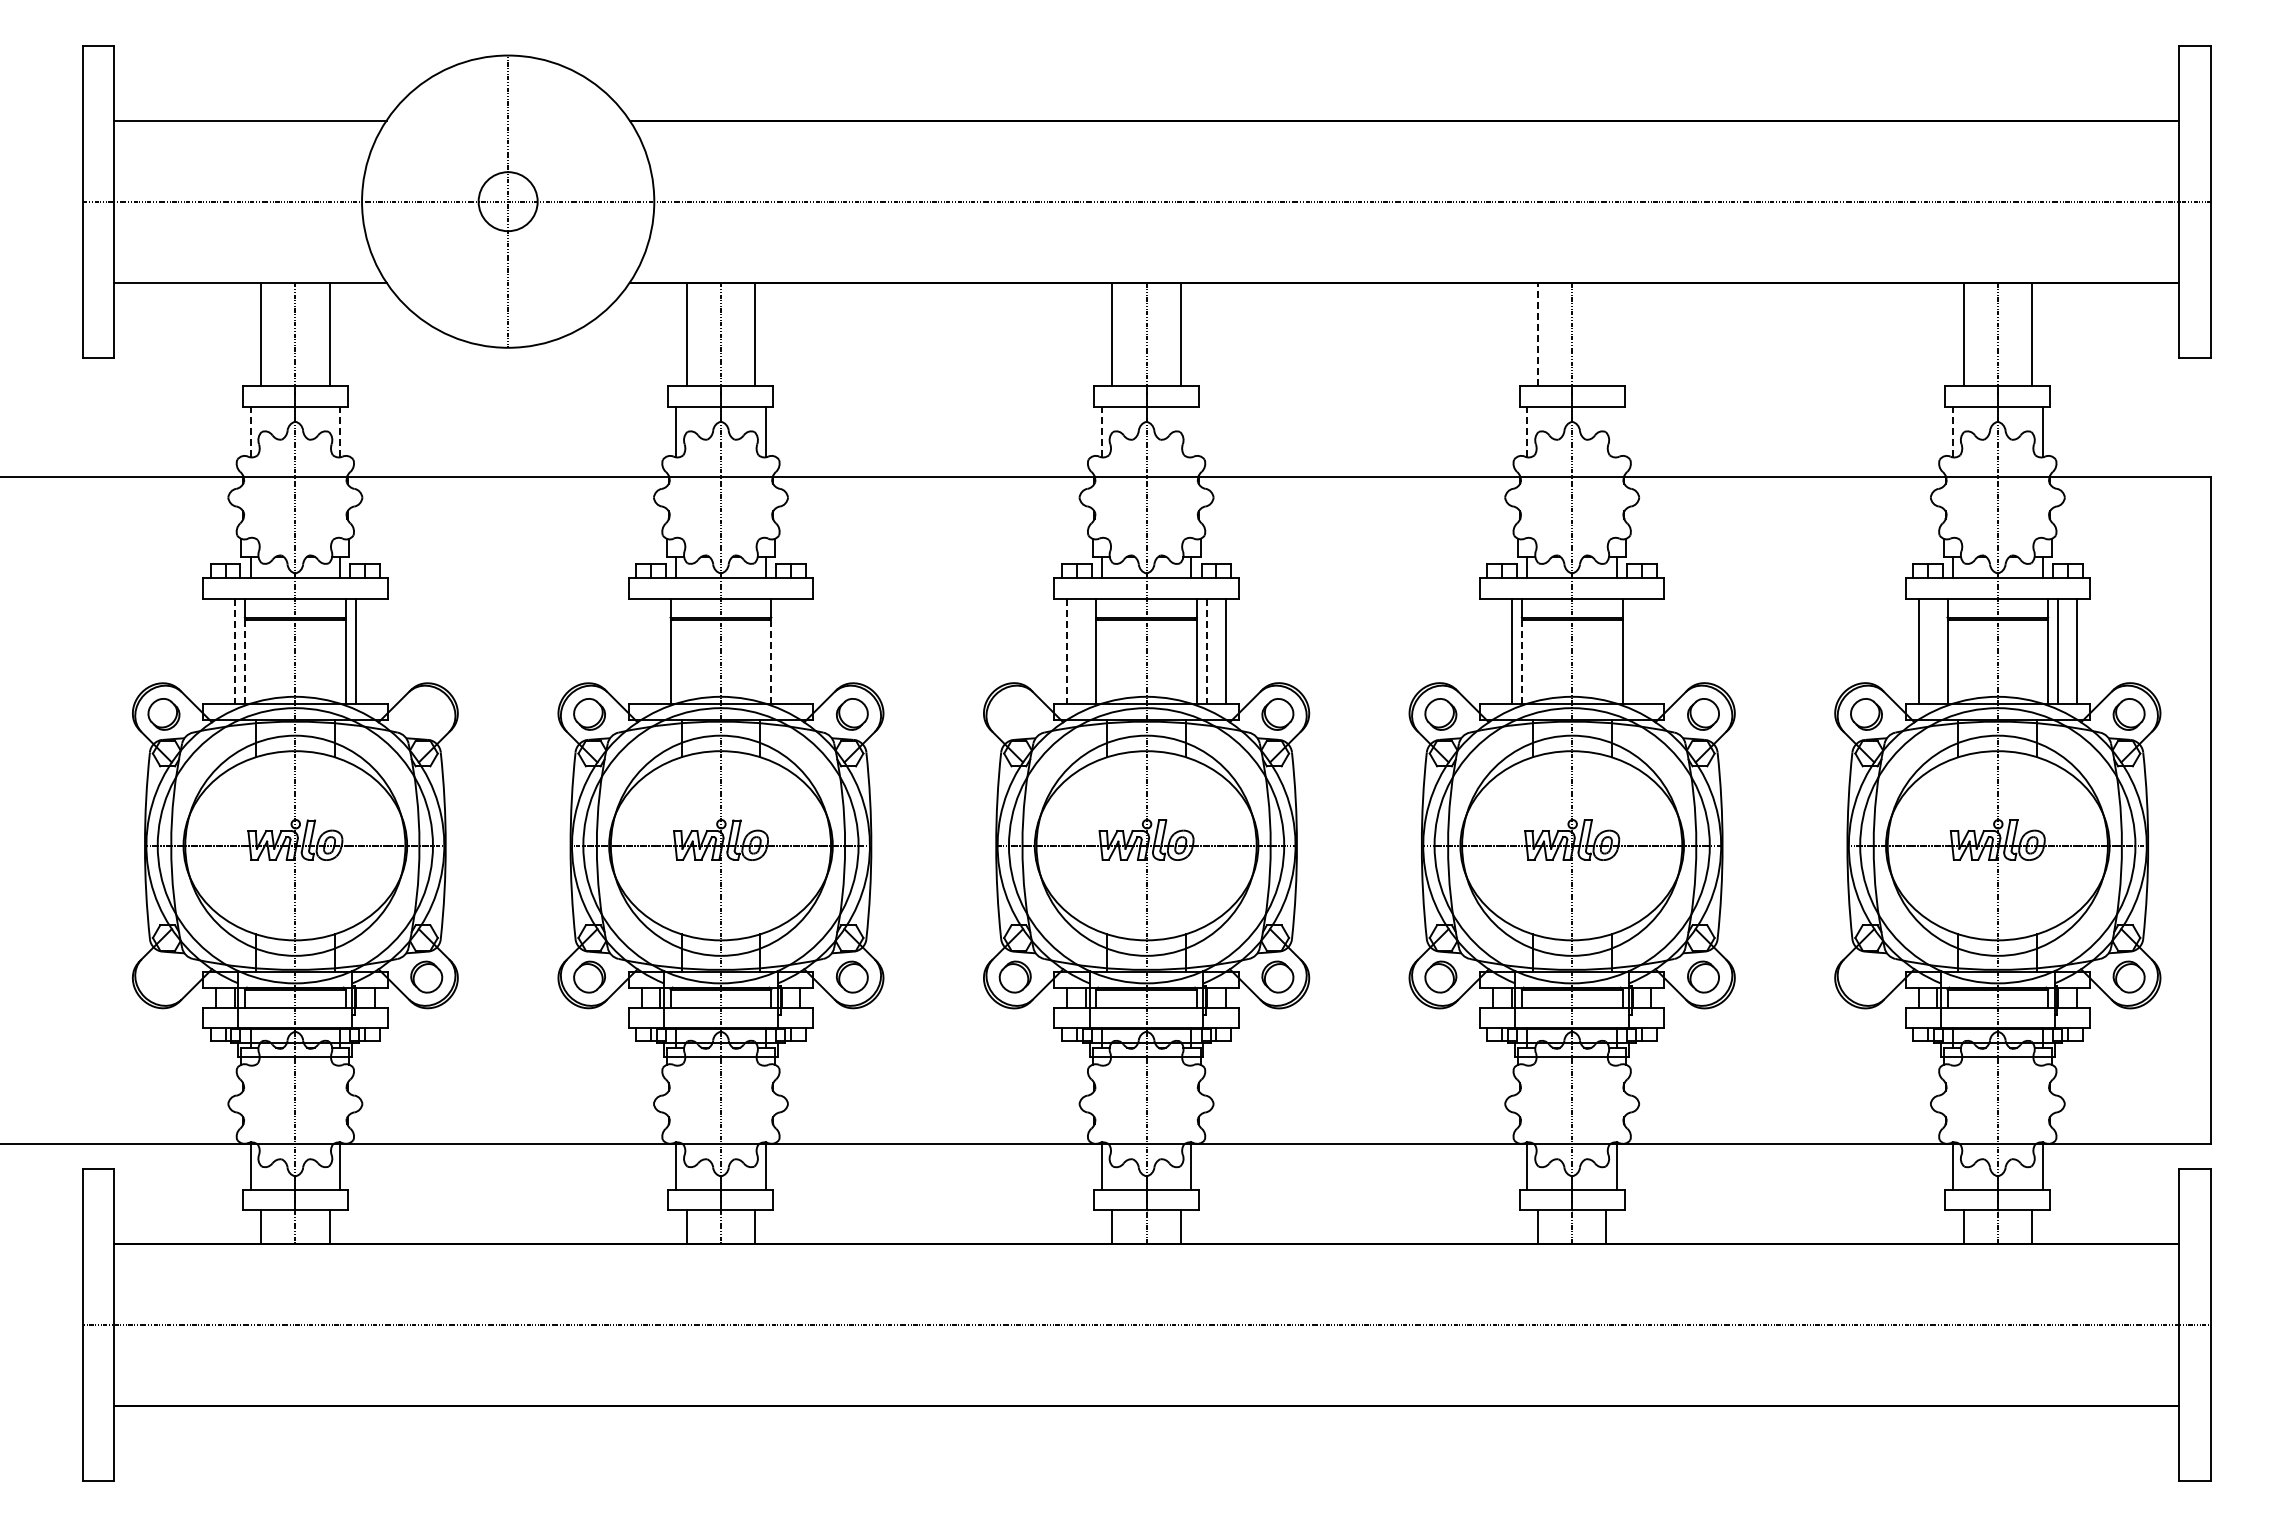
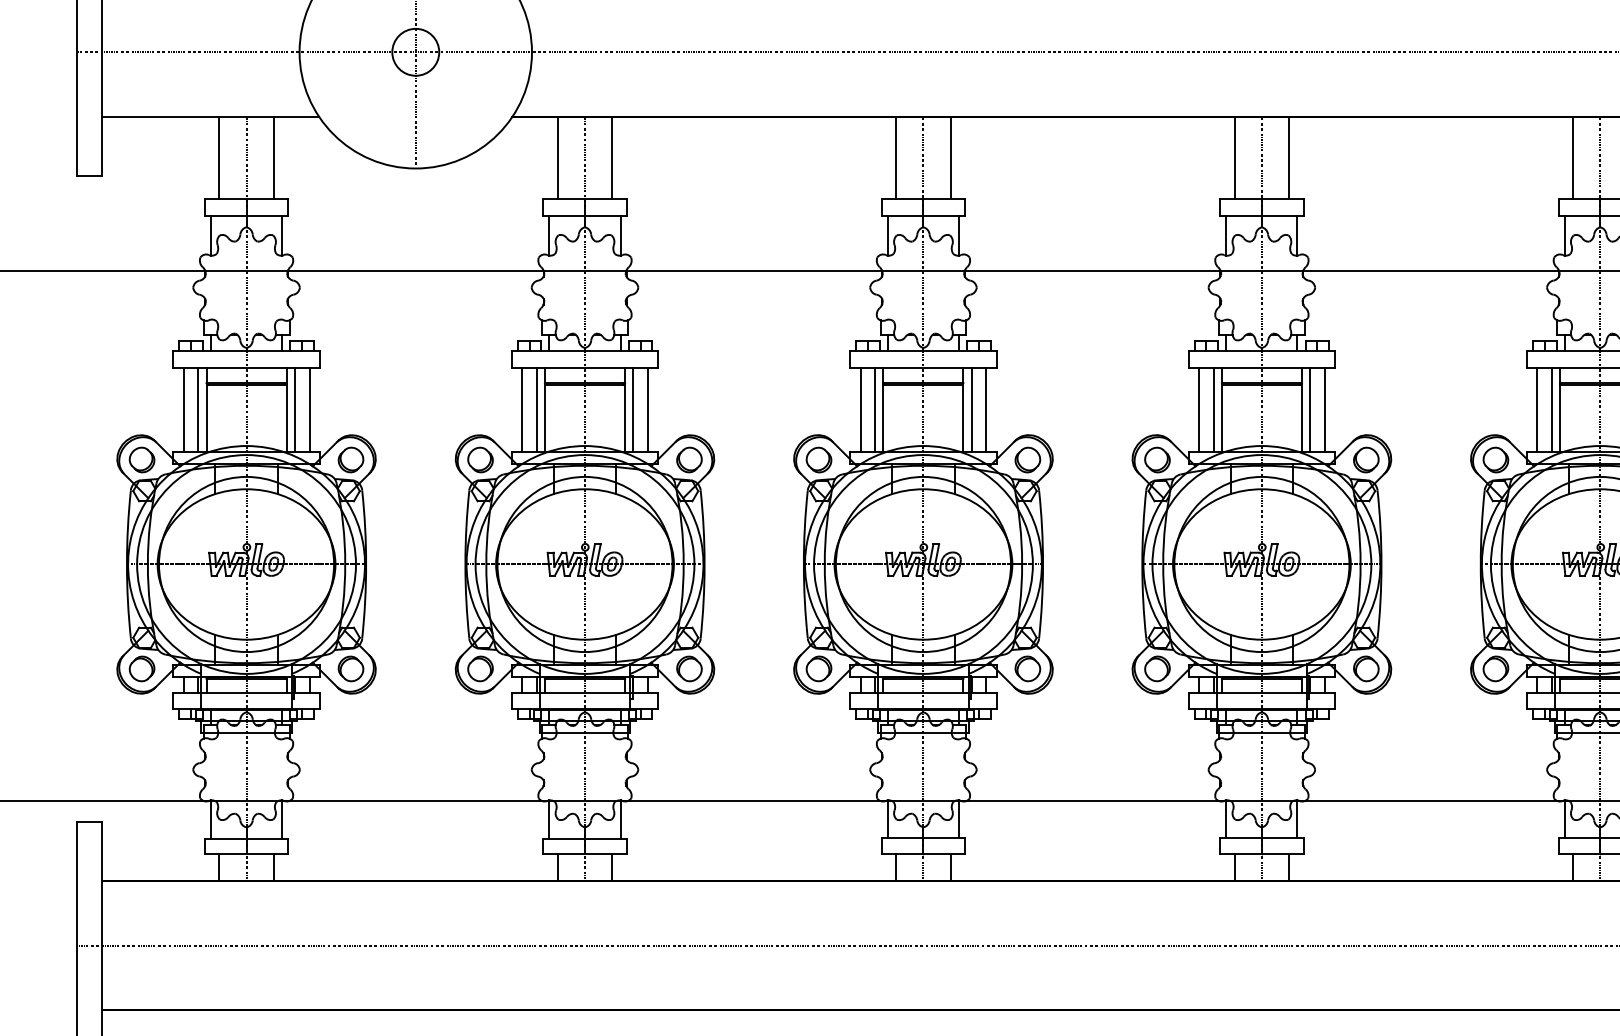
line: (1537, 334) -> (1234, 157), dashed -> solid
line: (1606, 334) -> (1289, 157), added
line: (250, 431) -> (210, 235), dashed -> solid
line: (340, 431) -> (282, 235), dashed -> solid
line: (1101, 431) -> (887, 235), dashed -> solid
line: (1527, 431) -> (1226, 235), dashed -> solid
line: (1953, 431) -> (1565, 235), dashed -> solid
line: (1191, 432) -> (959, 235), added
line: (1616, 432) -> (1297, 235), added
line: (216, 650) -> (183, 409), added
line: (374, 650) -> (309, 409), added
line: (641, 650) -> (521, 409), added
line: (660, 650) -> (536, 409), added
line: (781, 650) -> (633, 409), added
line: (800, 650) -> (648, 409), added
line: (1086, 650) -> (875, 409), added
line: (1493, 650) -> (1199, 409), added
line: (1632, 650) -> (1309, 409), added
line: (1651, 650) -> (1324, 409), added
line: (1937, 650) -> (1552, 409), added
line: (234, 651) -> (198, 410), dashed -> solid
line: (1067, 651) -> (860, 410), dashed -> solid
line: (1207, 651) -> (971, 410), dashed -> solid
line: (245, 662) -> (206, 418), dashed -> solid
line: (771, 662) -> (625, 418), dashed -> solid
line: (1521, 662) -> (1221, 418), dashed -> solid
part: (426, 714) -> (350, 460), added
part: (1014, 714) -> (818, 460), added
part: (163, 976) -> (141, 668), added
part: (1866, 976) -> (1495, 668), added

